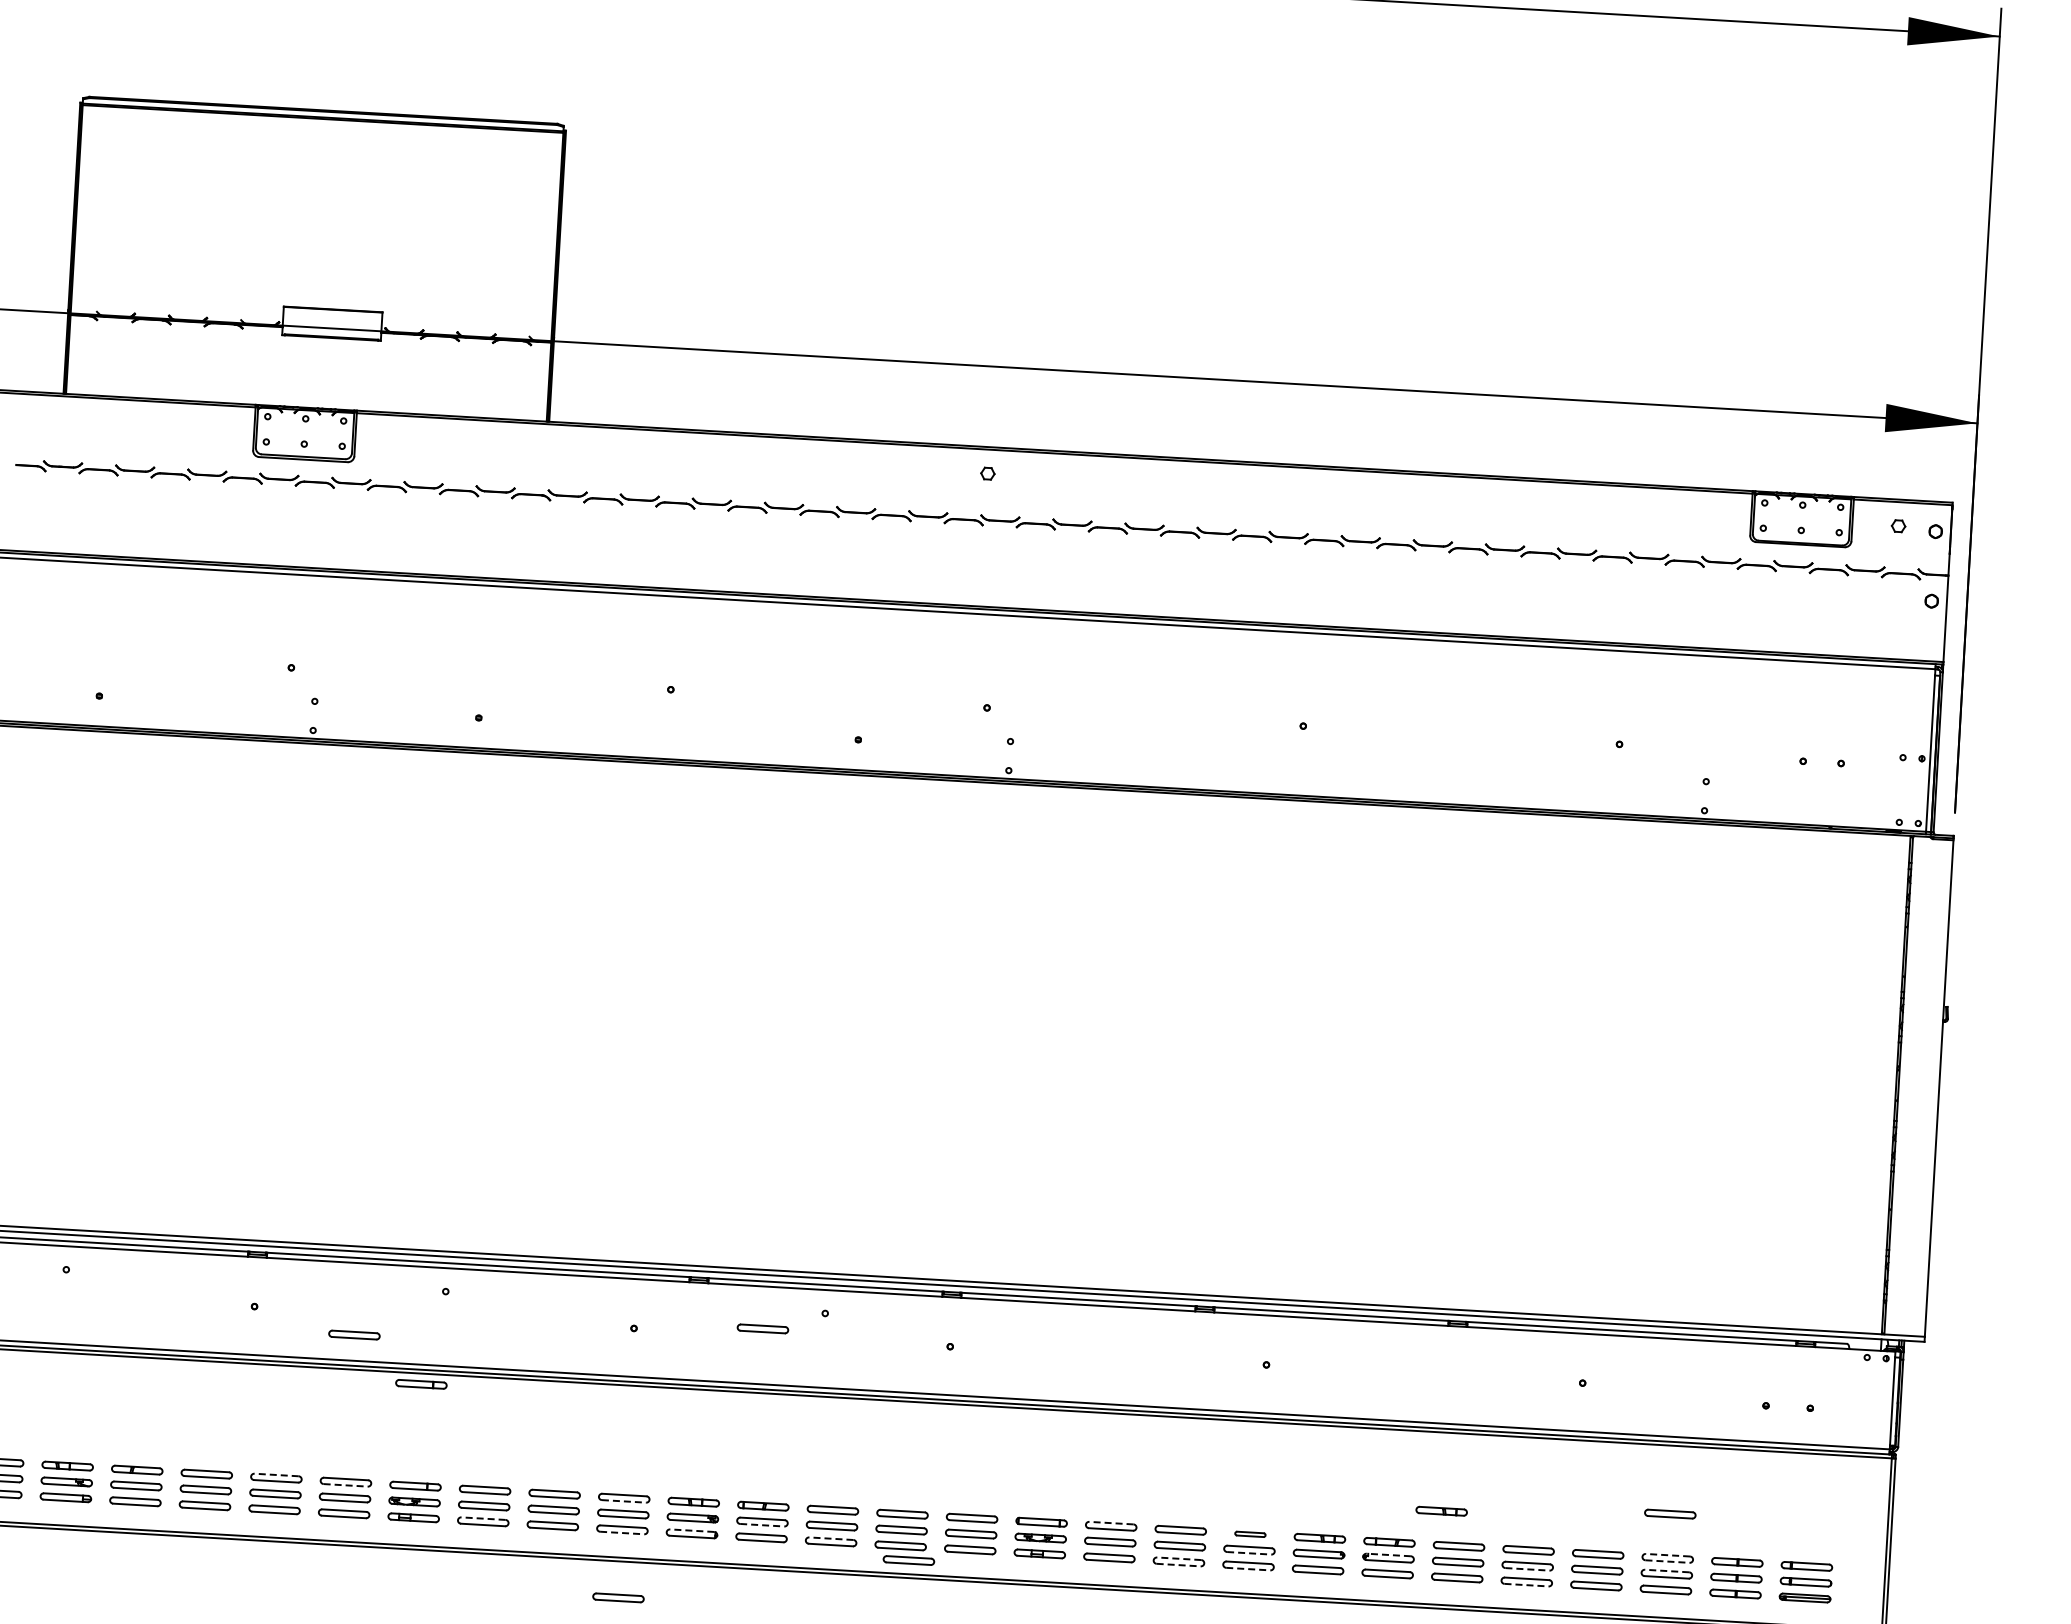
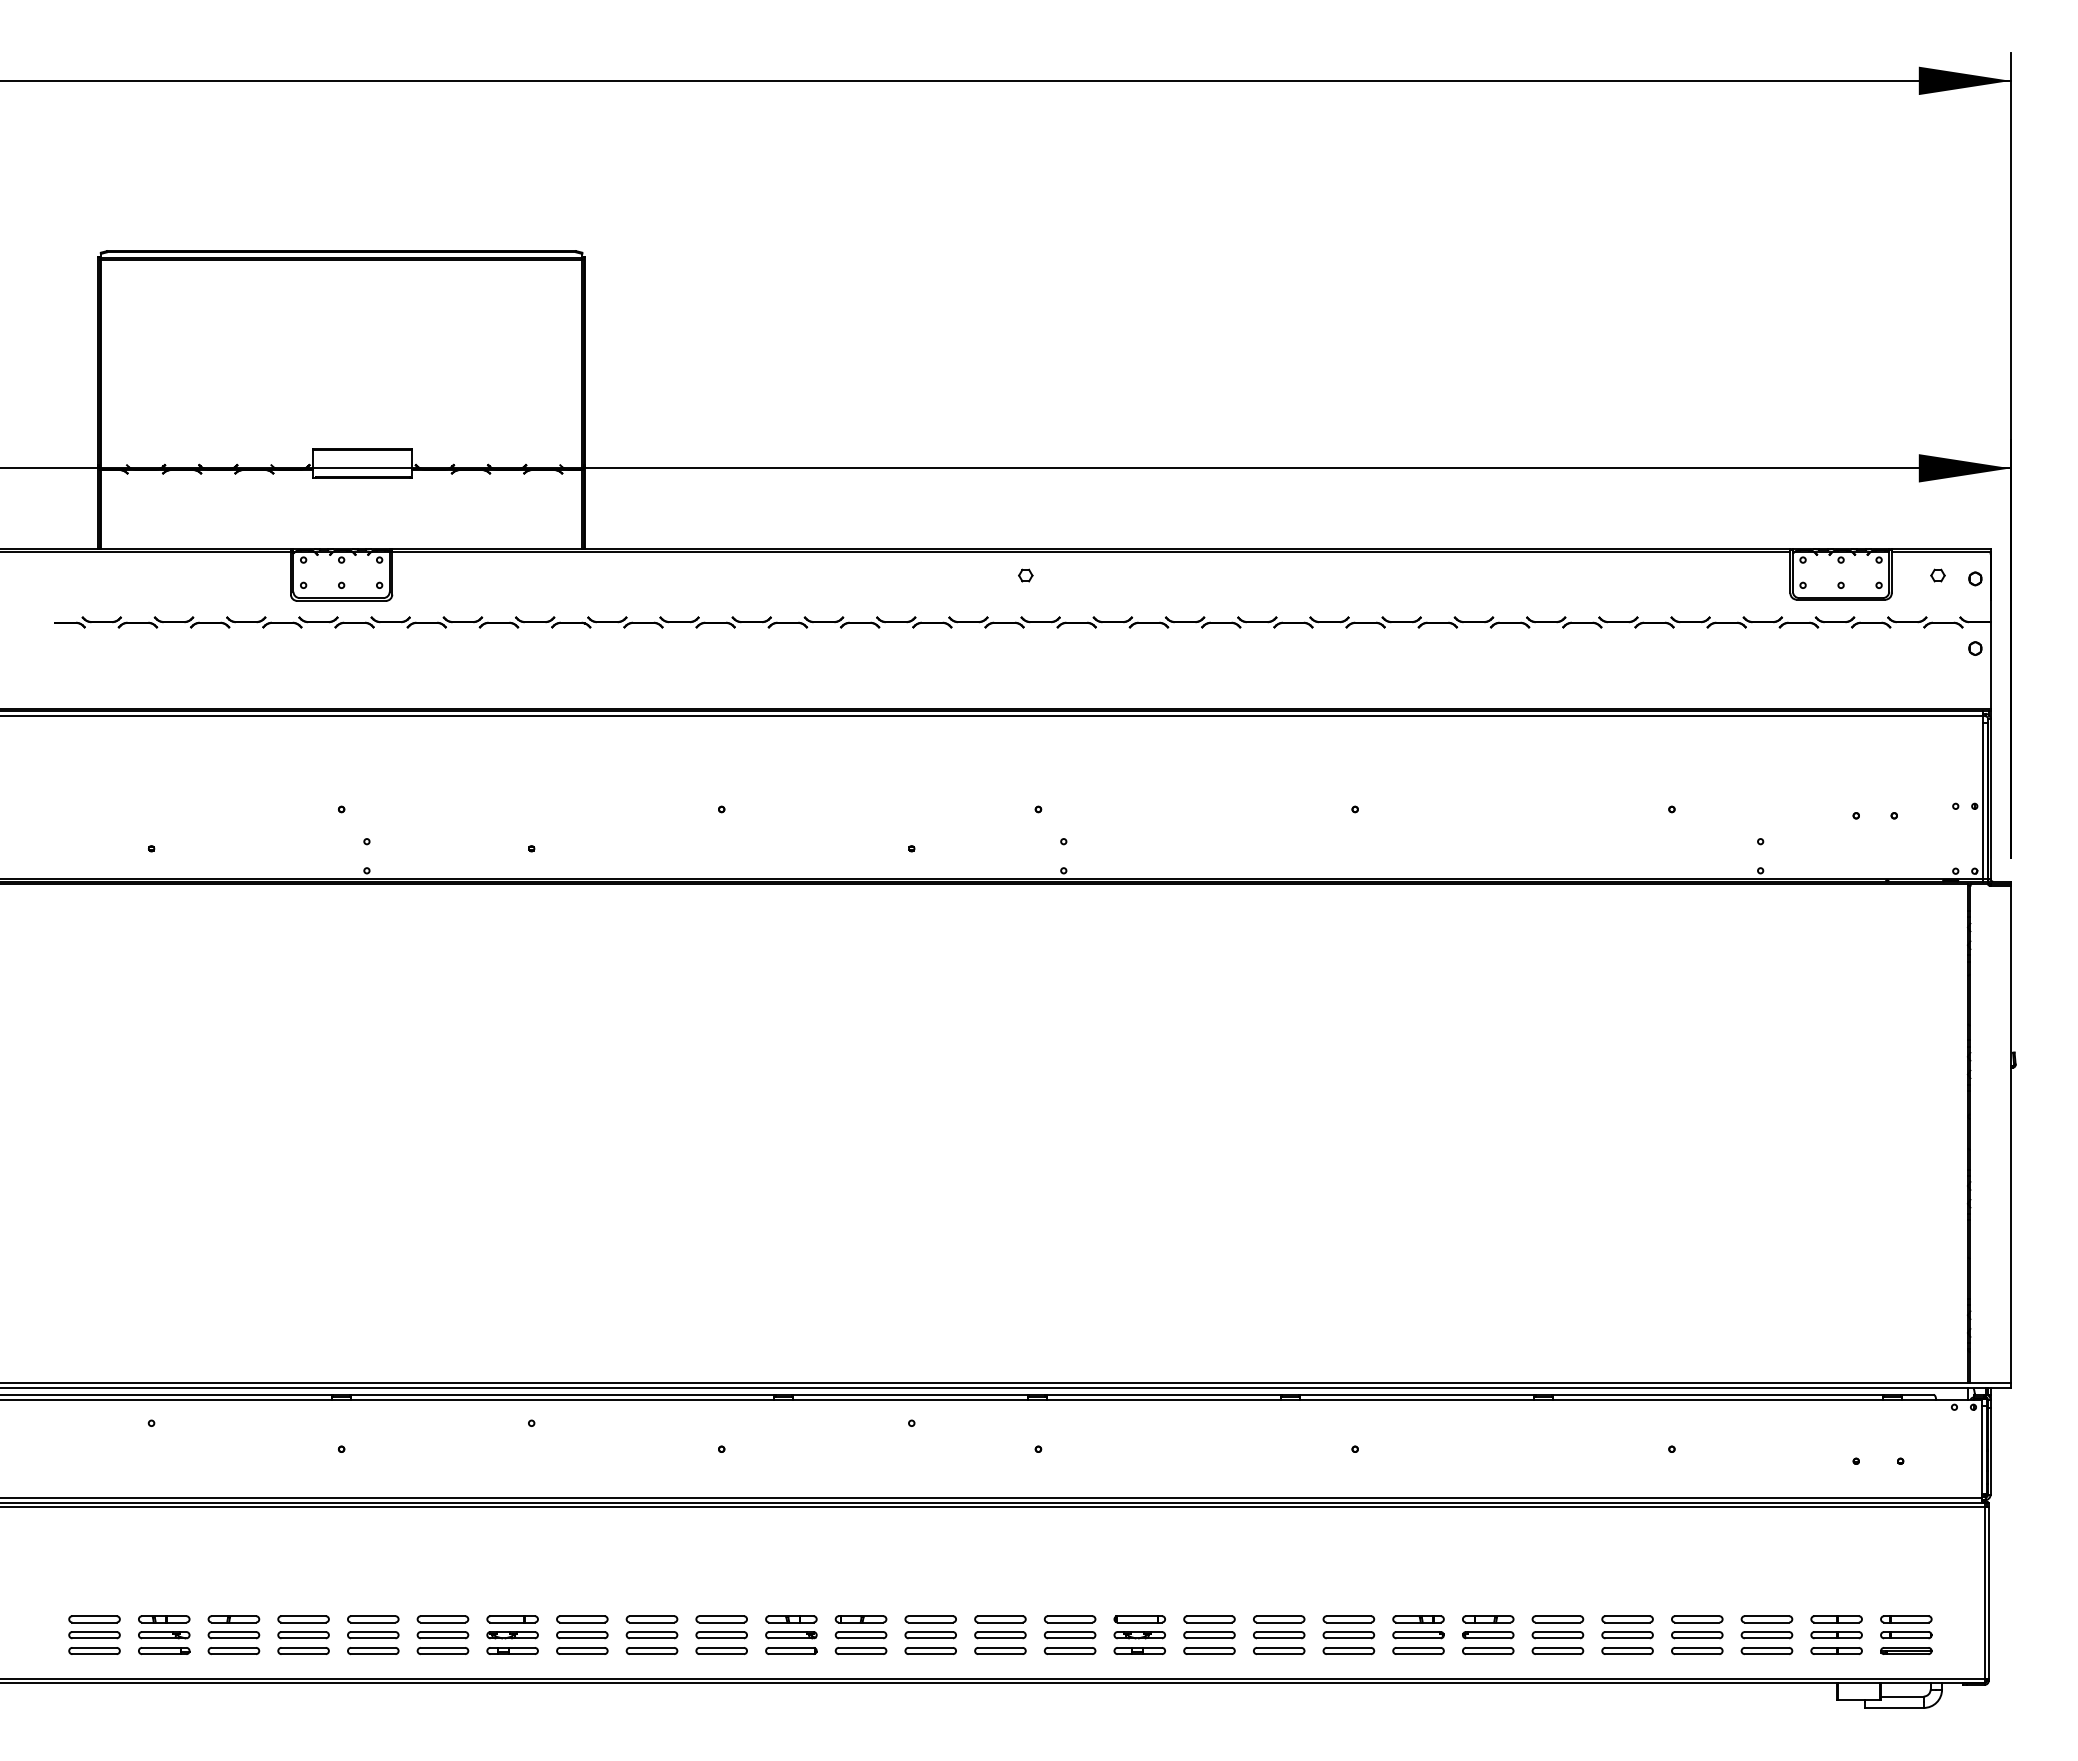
part: (763, 1329) -> (850, 1442), removed
part: (354, 1334) -> (442, 1471), removed
part: (421, 1384) -> (512, 1517), removed
line: (275, 1475) -> (372, 1616), dashed -> solid
line: (346, 1485) -> (443, 1622), dashed -> solid
line: (624, 1501) -> (722, 1622), dashed -> solid
part: (1441, 1511) -> (1538, 1585), removed
part: (1669, 1513) -> (1766, 1574), removed
line: (482, 1518) -> (581, 1647), dashed -> solid
line: (1111, 1523) -> (1209, 1616), dashed -> solid
line: (762, 1525) -> (861, 1638), dashed -> solid
line: (691, 1530) -> (790, 1647), dashed -> solid
line: (623, 1533) -> (722, 1654), dashed -> solid
part: (1249, 1534) -> (1348, 1619), size x1.67
line: (831, 1538) -> (930, 1647), dashed -> solid
line: (1249, 1553) -> (1349, 1638), dashed -> solid
line: (1388, 1555) -> (1487, 1632), dashed -> solid
line: (1667, 1555) -> (1766, 1616), dashed -> solid
line: (1178, 1558) -> (1278, 1647), dashed -> solid
part: (908, 1560) -> (1009, 1665), removed
line: (1668, 1561) -> (1767, 1622), dashed -> solid
line: (1179, 1565) -> (1279, 1654), dashed -> solid
line: (1248, 1569) -> (1349, 1654), dashed -> solid
line: (1528, 1569) -> (1628, 1638), dashed -> solid
line: (1666, 1571) -> (1766, 1632), dashed -> solid
line: (1527, 1585) -> (1628, 1654), dashed -> solid
part: (618, 1598) -> (721, 1719), removed

